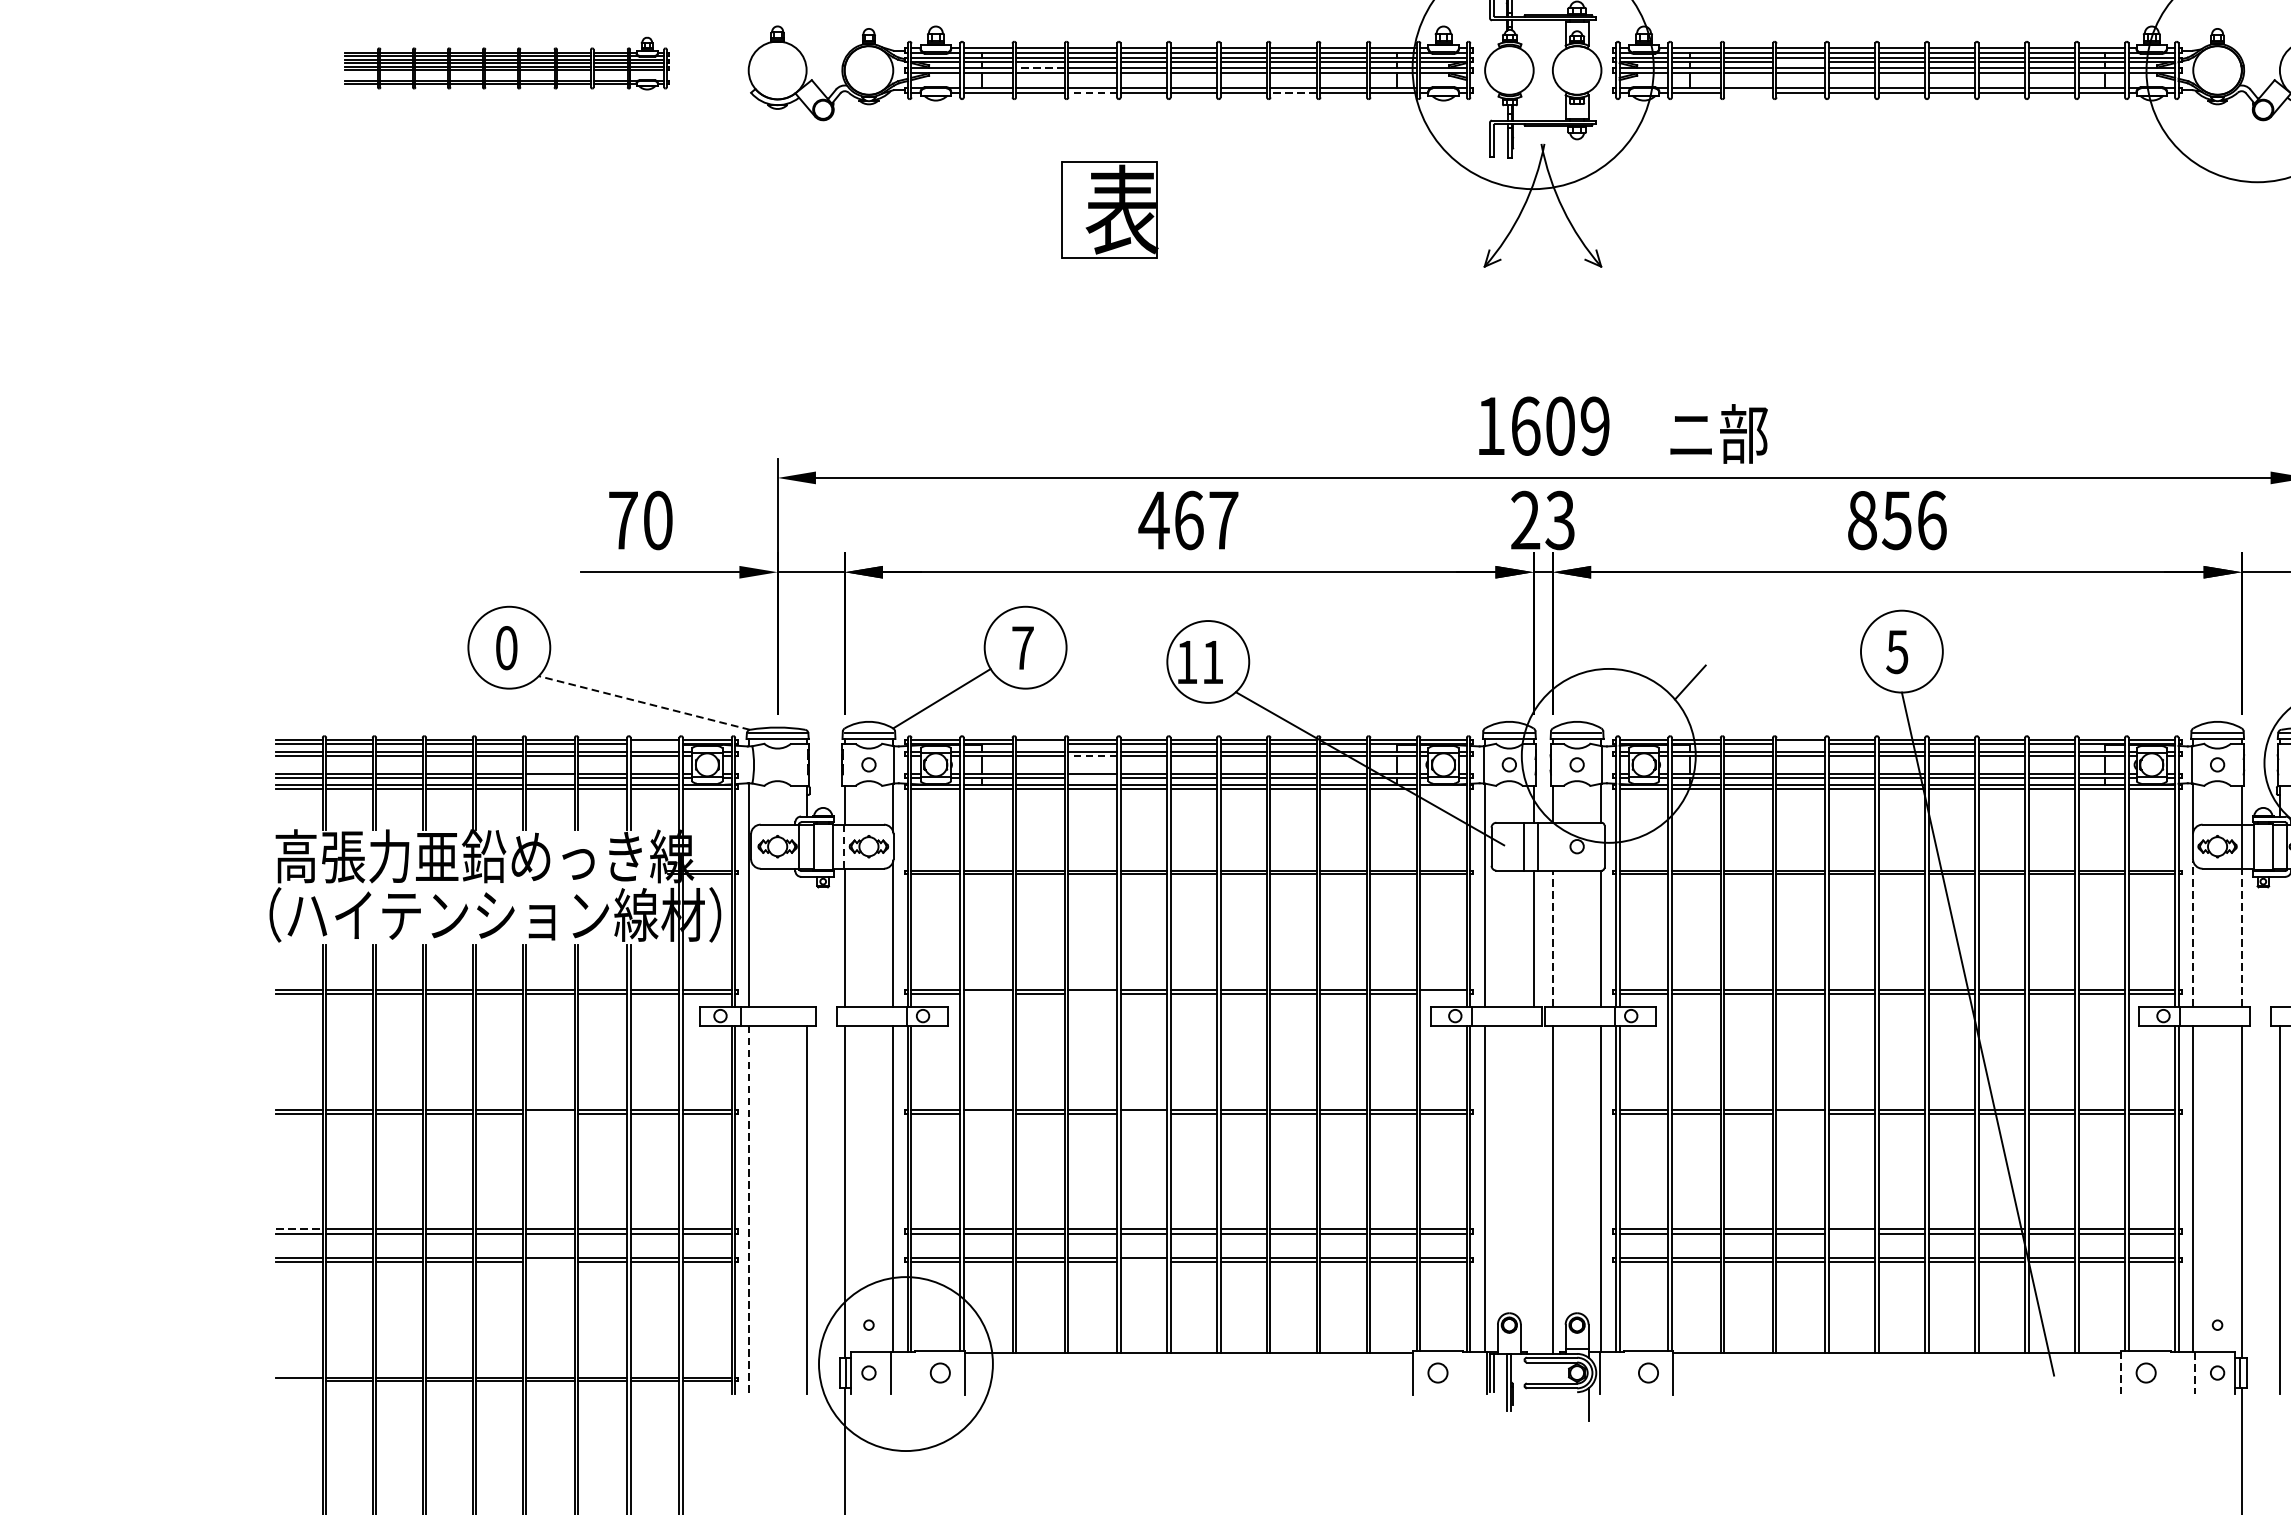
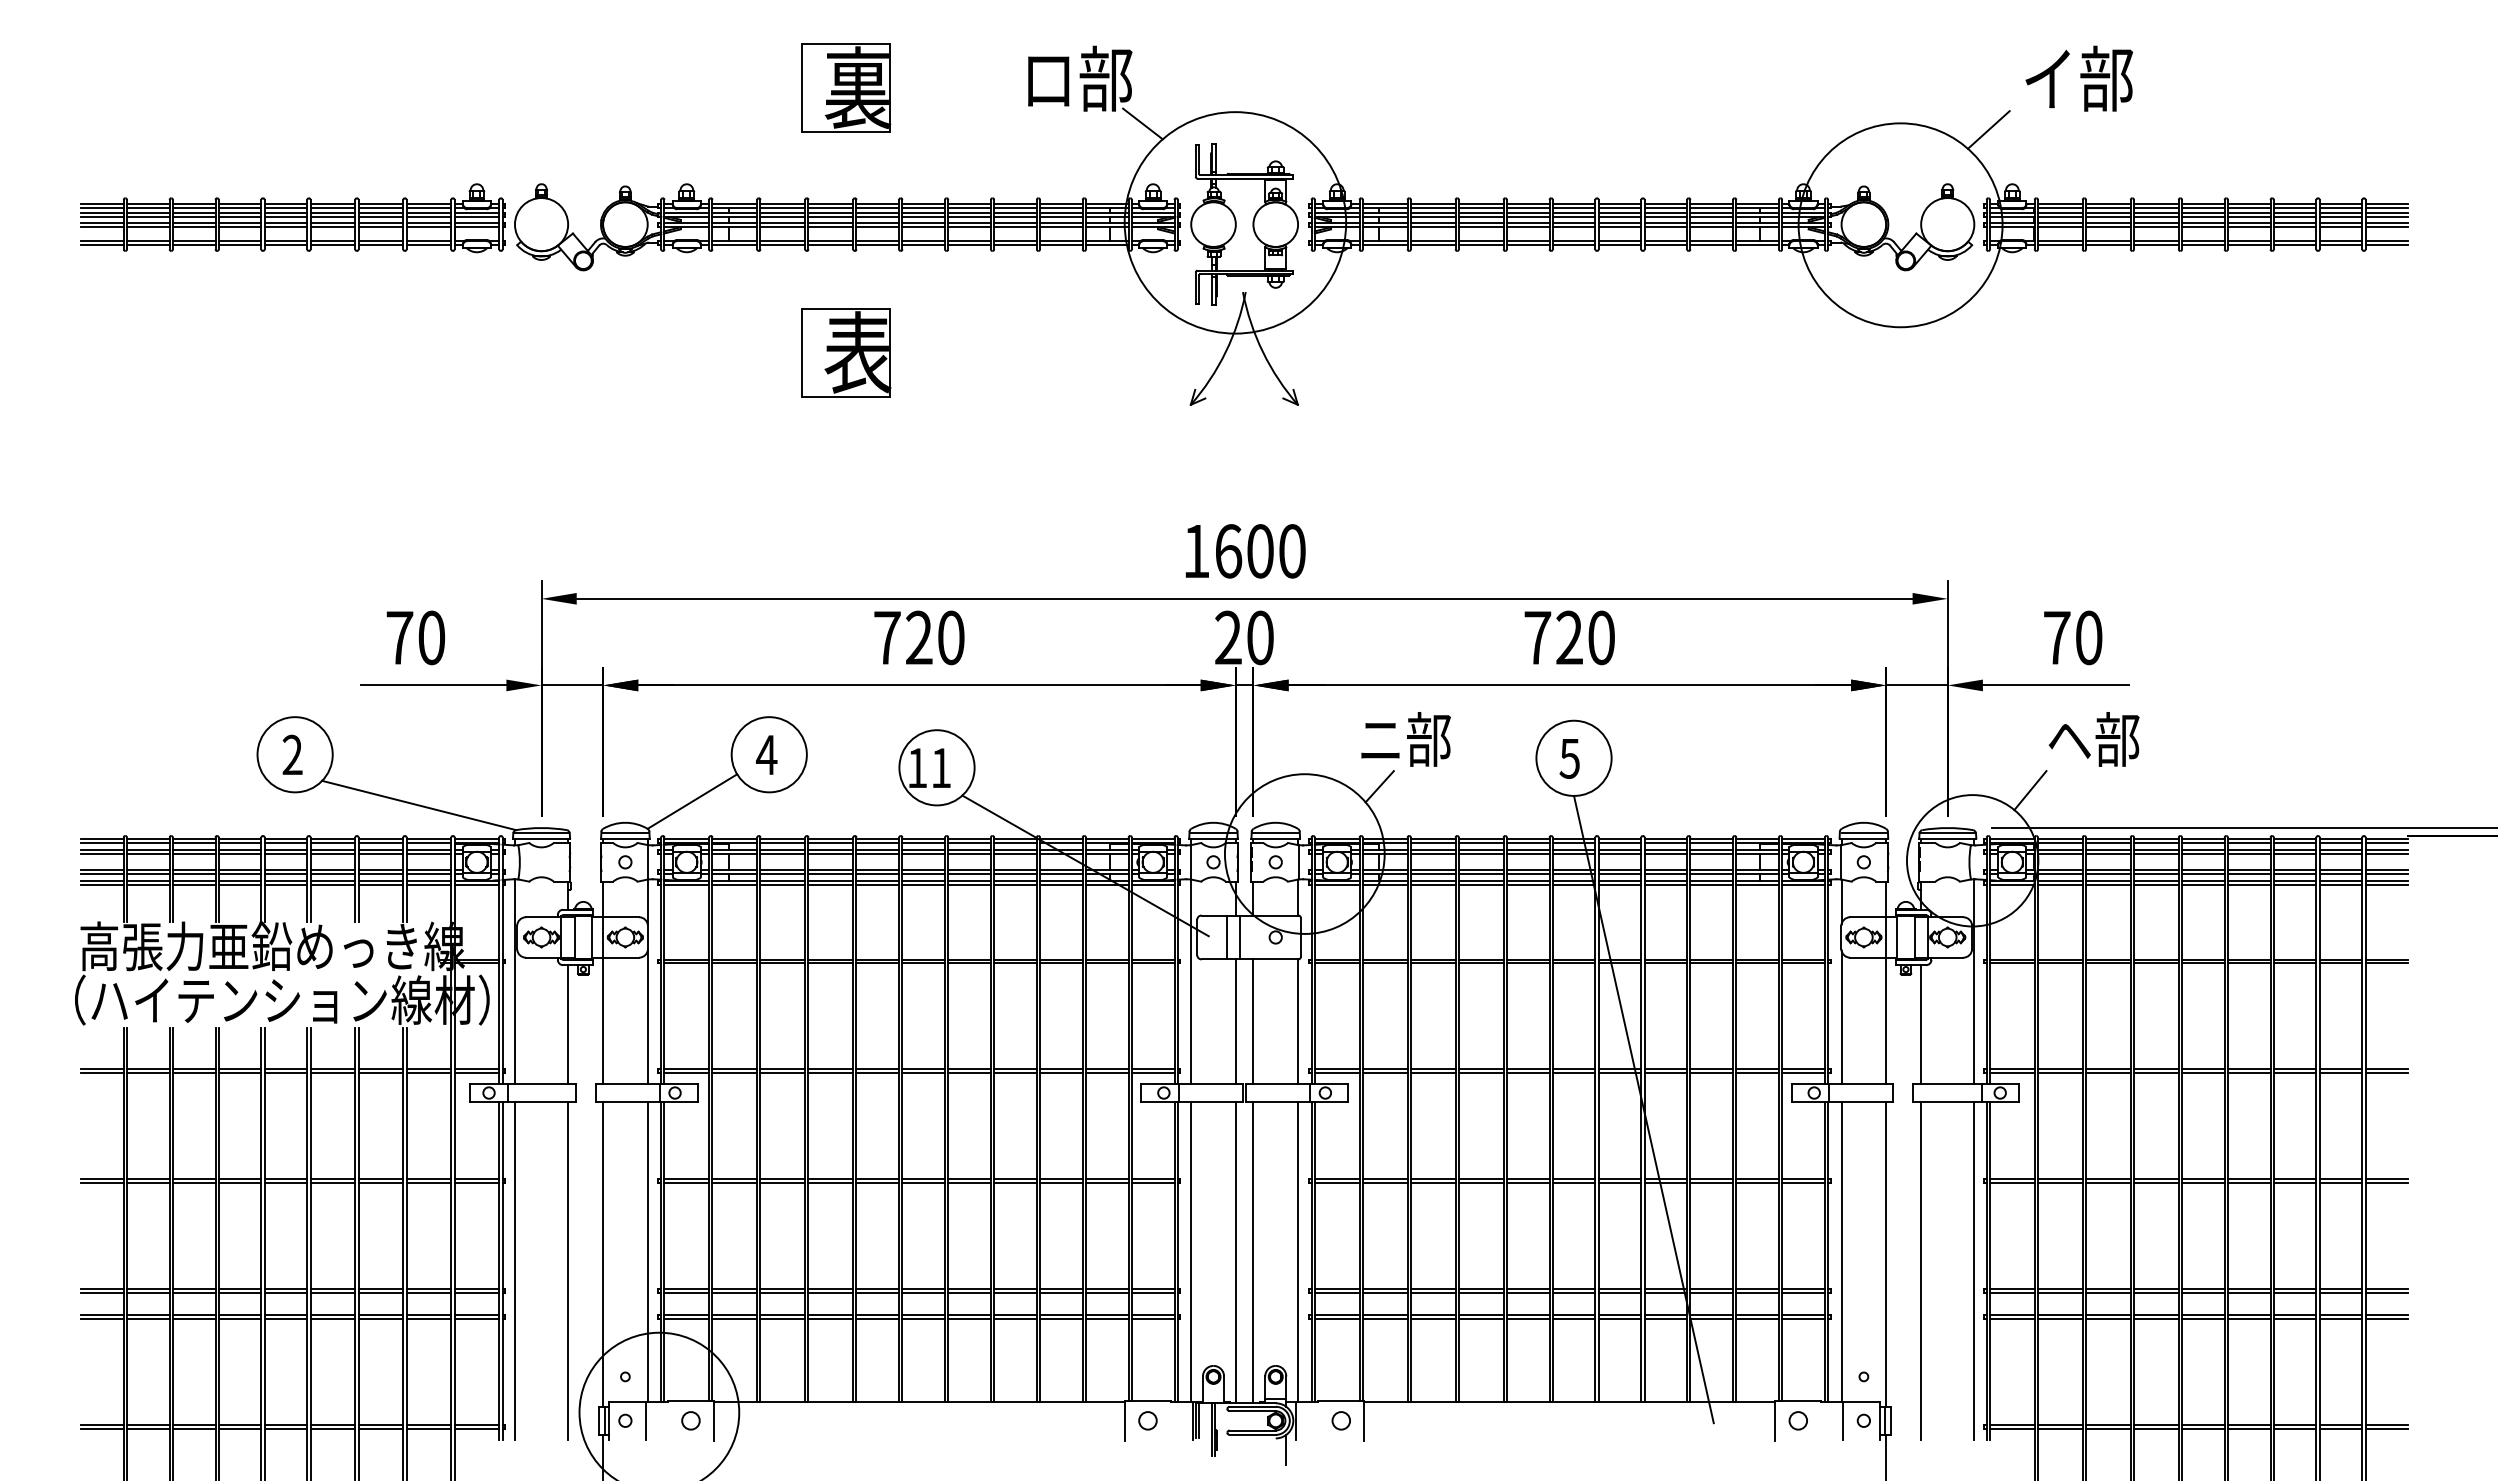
line: (1800, 61) -> (1480, 216), added
part: (506, 63) -> (292, 218), size x1.43
line: (1040, 68) -> (782, 222), dashed -> solid
line: (1092, 93) -> (830, 245), dashed -> solid
line: (1293, 93) -> (1015, 245), dashed -> solid
line: (1747, 93) -> (1432, 245), added
text: (1595, 426) -> (1292, 551), 1609 -> 1600
text: (1718, 434) -> (1405, 739), moved
text: (1188, 520) -> (918, 637), 467 -> 720
text: (1559, 520) -> (1259, 637), 23 -> 20
text: (1896, 520) -> (1569, 637), 856 -> 720
text: (506, 647) -> (292, 754), 0 -> 2
text: (1022, 647) -> (766, 754), 7 -> 4
line: (643, 702) -> (418, 805), dashed -> solid
line: (654, 744) -> (428, 843), added
line: (1040, 744) -> (782, 843), added
line: (1800, 744) -> (1480, 843), added
line: (1092, 756) -> (830, 854), dashed -> solid
line: (550, 778) -> (332, 874), added
line: (1092, 778) -> (830, 874), added
line: (1442, 789) -> (1152, 884), added
line: (844, 846) -> (602, 937), dashed -> solid
line: (2193, 933) -> (1841, 1017), dashed -> solid
line: (2242, 937) -> (1886, 1020), dashed -> solid
line: (1552, 938) -> (1253, 1021), dashed -> solid
line: (807, 941) -> (568, 1024), added
line: (2280, 941) -> (1921, 1024), added
line: (987, 993) -> (734, 1072), added
line: (1092, 993) -> (830, 1072), added
line: (1442, 993) -> (1152, 1072), added
line: (550, 1113) -> (332, 1182), added
line: (987, 1113) -> (734, 1182), added
line: (1143, 1113) -> (877, 1182), added
line: (1800, 1113) -> (1480, 1182), added
line: (1533, 1189) -> (1235, 1252), added
line: (748, 1210) -> (514, 1271), dashed -> solid
line: (299, 1228) -> (102, 1288), dashed -> solid
line: (1851, 1233) -> (1527, 1292), added
line: (550, 1262) -> (332, 1319), added
line: (1143, 1262) -> (877, 1319), added
line: (2195, 1372) -> (1843, 1420), dashed -> solid
line: (2121, 1373) -> (1775, 1421), dashed -> solid
line: (299, 1381) -> (102, 1428), added

